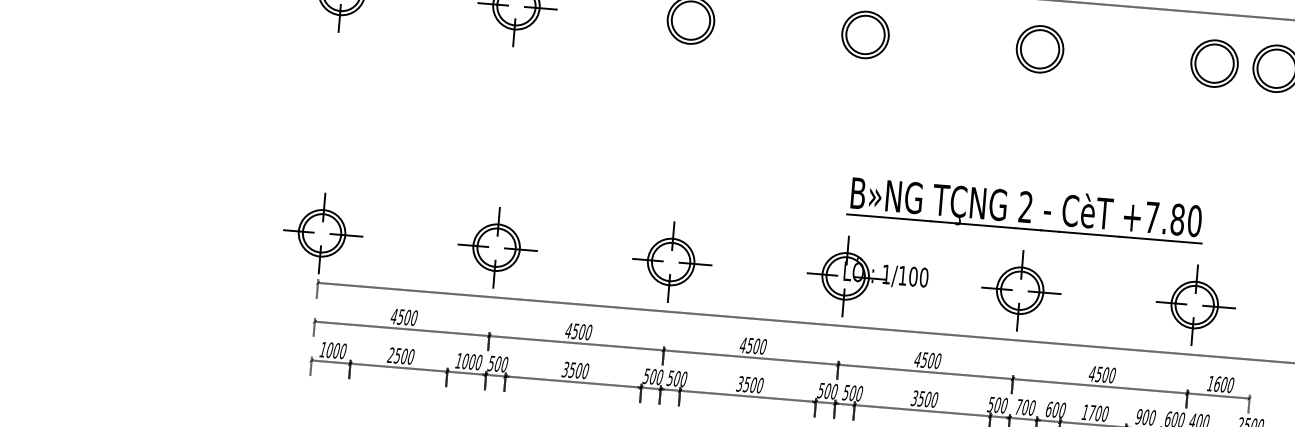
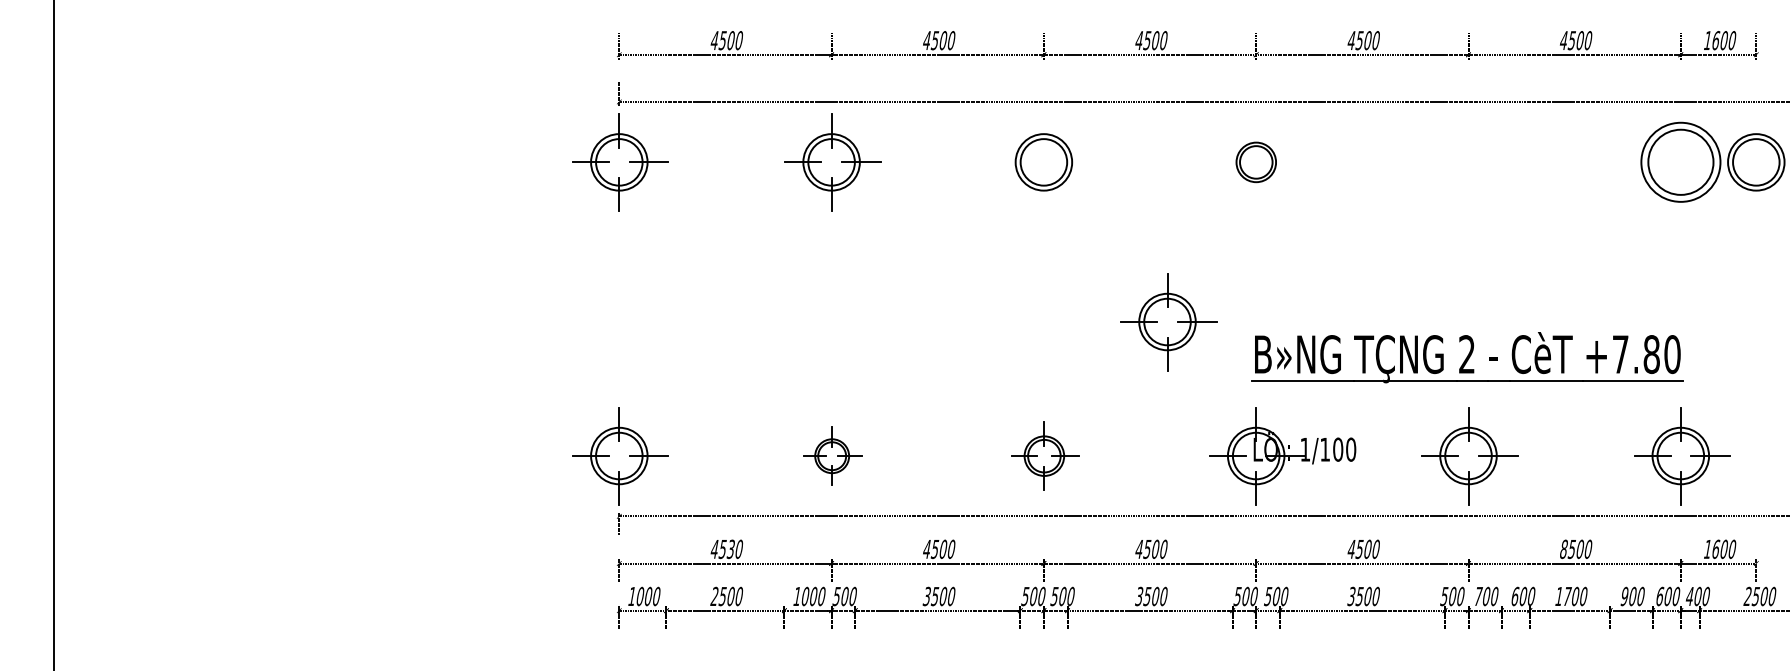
part: (865, 35) -> (1256, 162), size x0.7
part: (1040, 49) -> (1468, 162), removed
part: (1214, 63) -> (1680, 162), size x1.4
part: (782, 160) -> (1168, 322), added
part: (497, 248) -> (832, 456), size x0.6
part: (672, 262) -> (1045, 456), size x0.7
text: (407, 317) -> (730, 549), 4500 -> 4530
text: (1091, 374) -> (1563, 549), 4500 -> 8500

